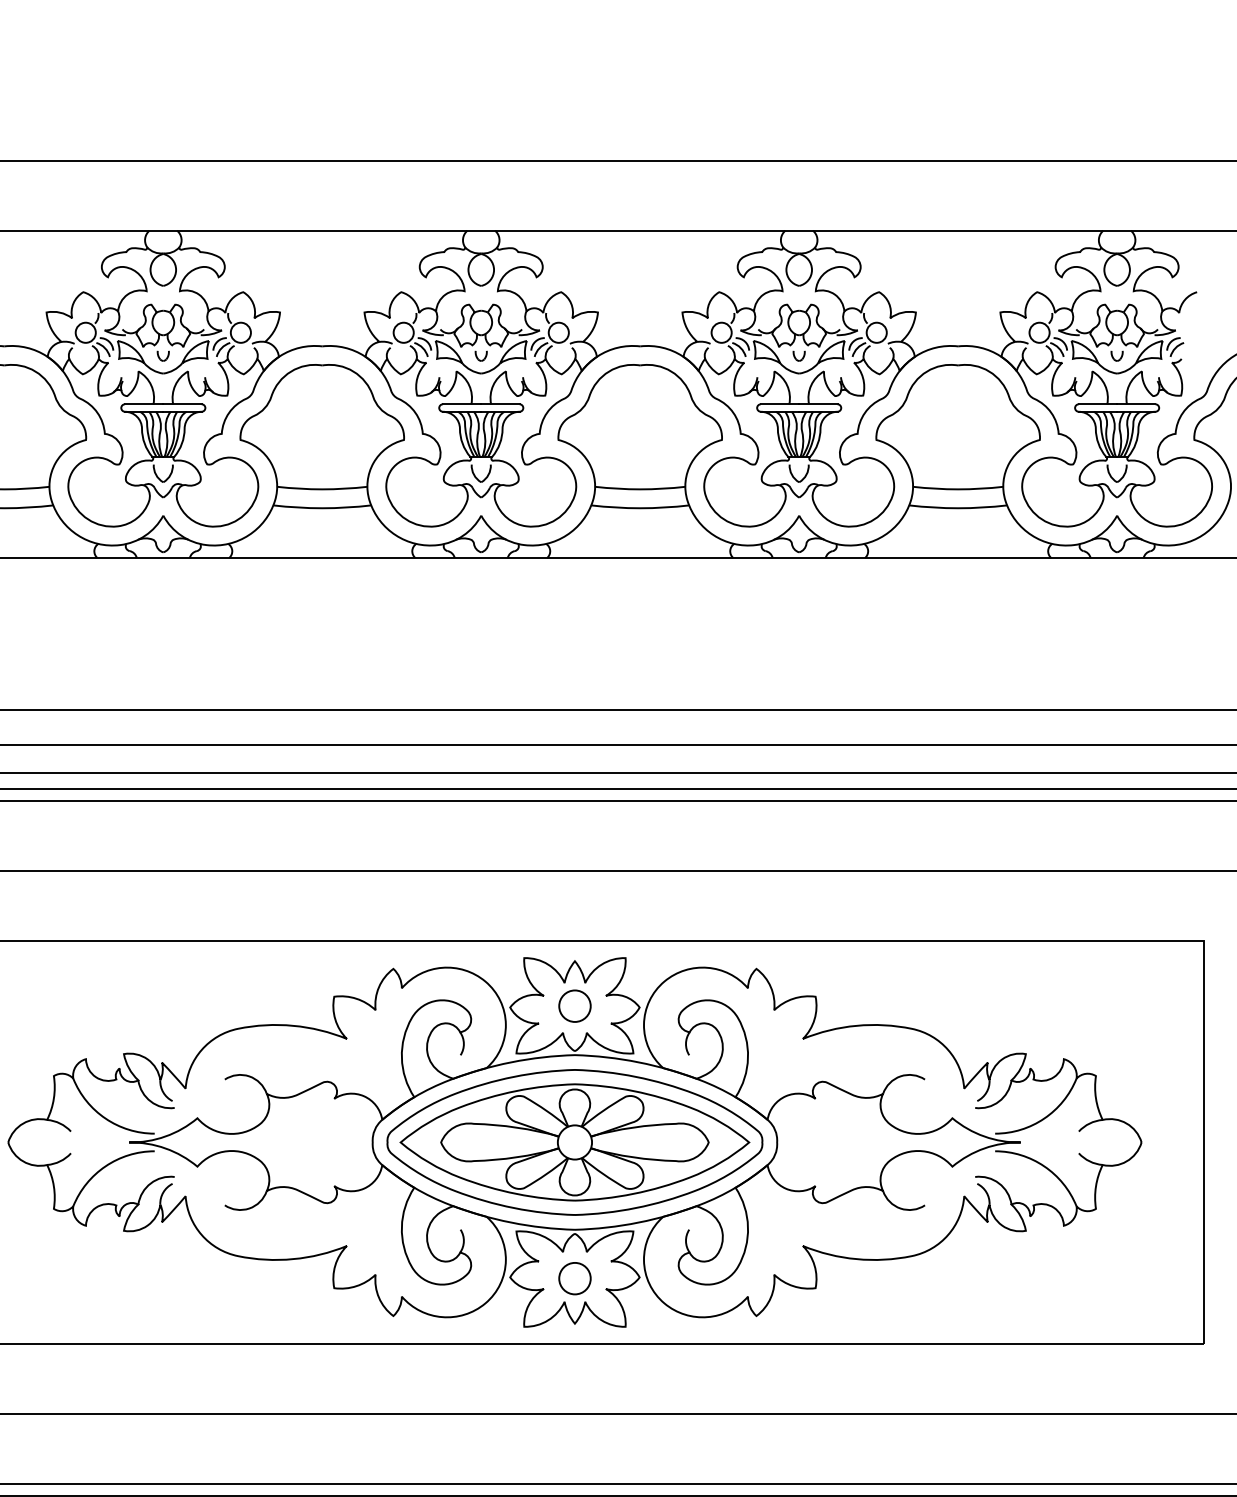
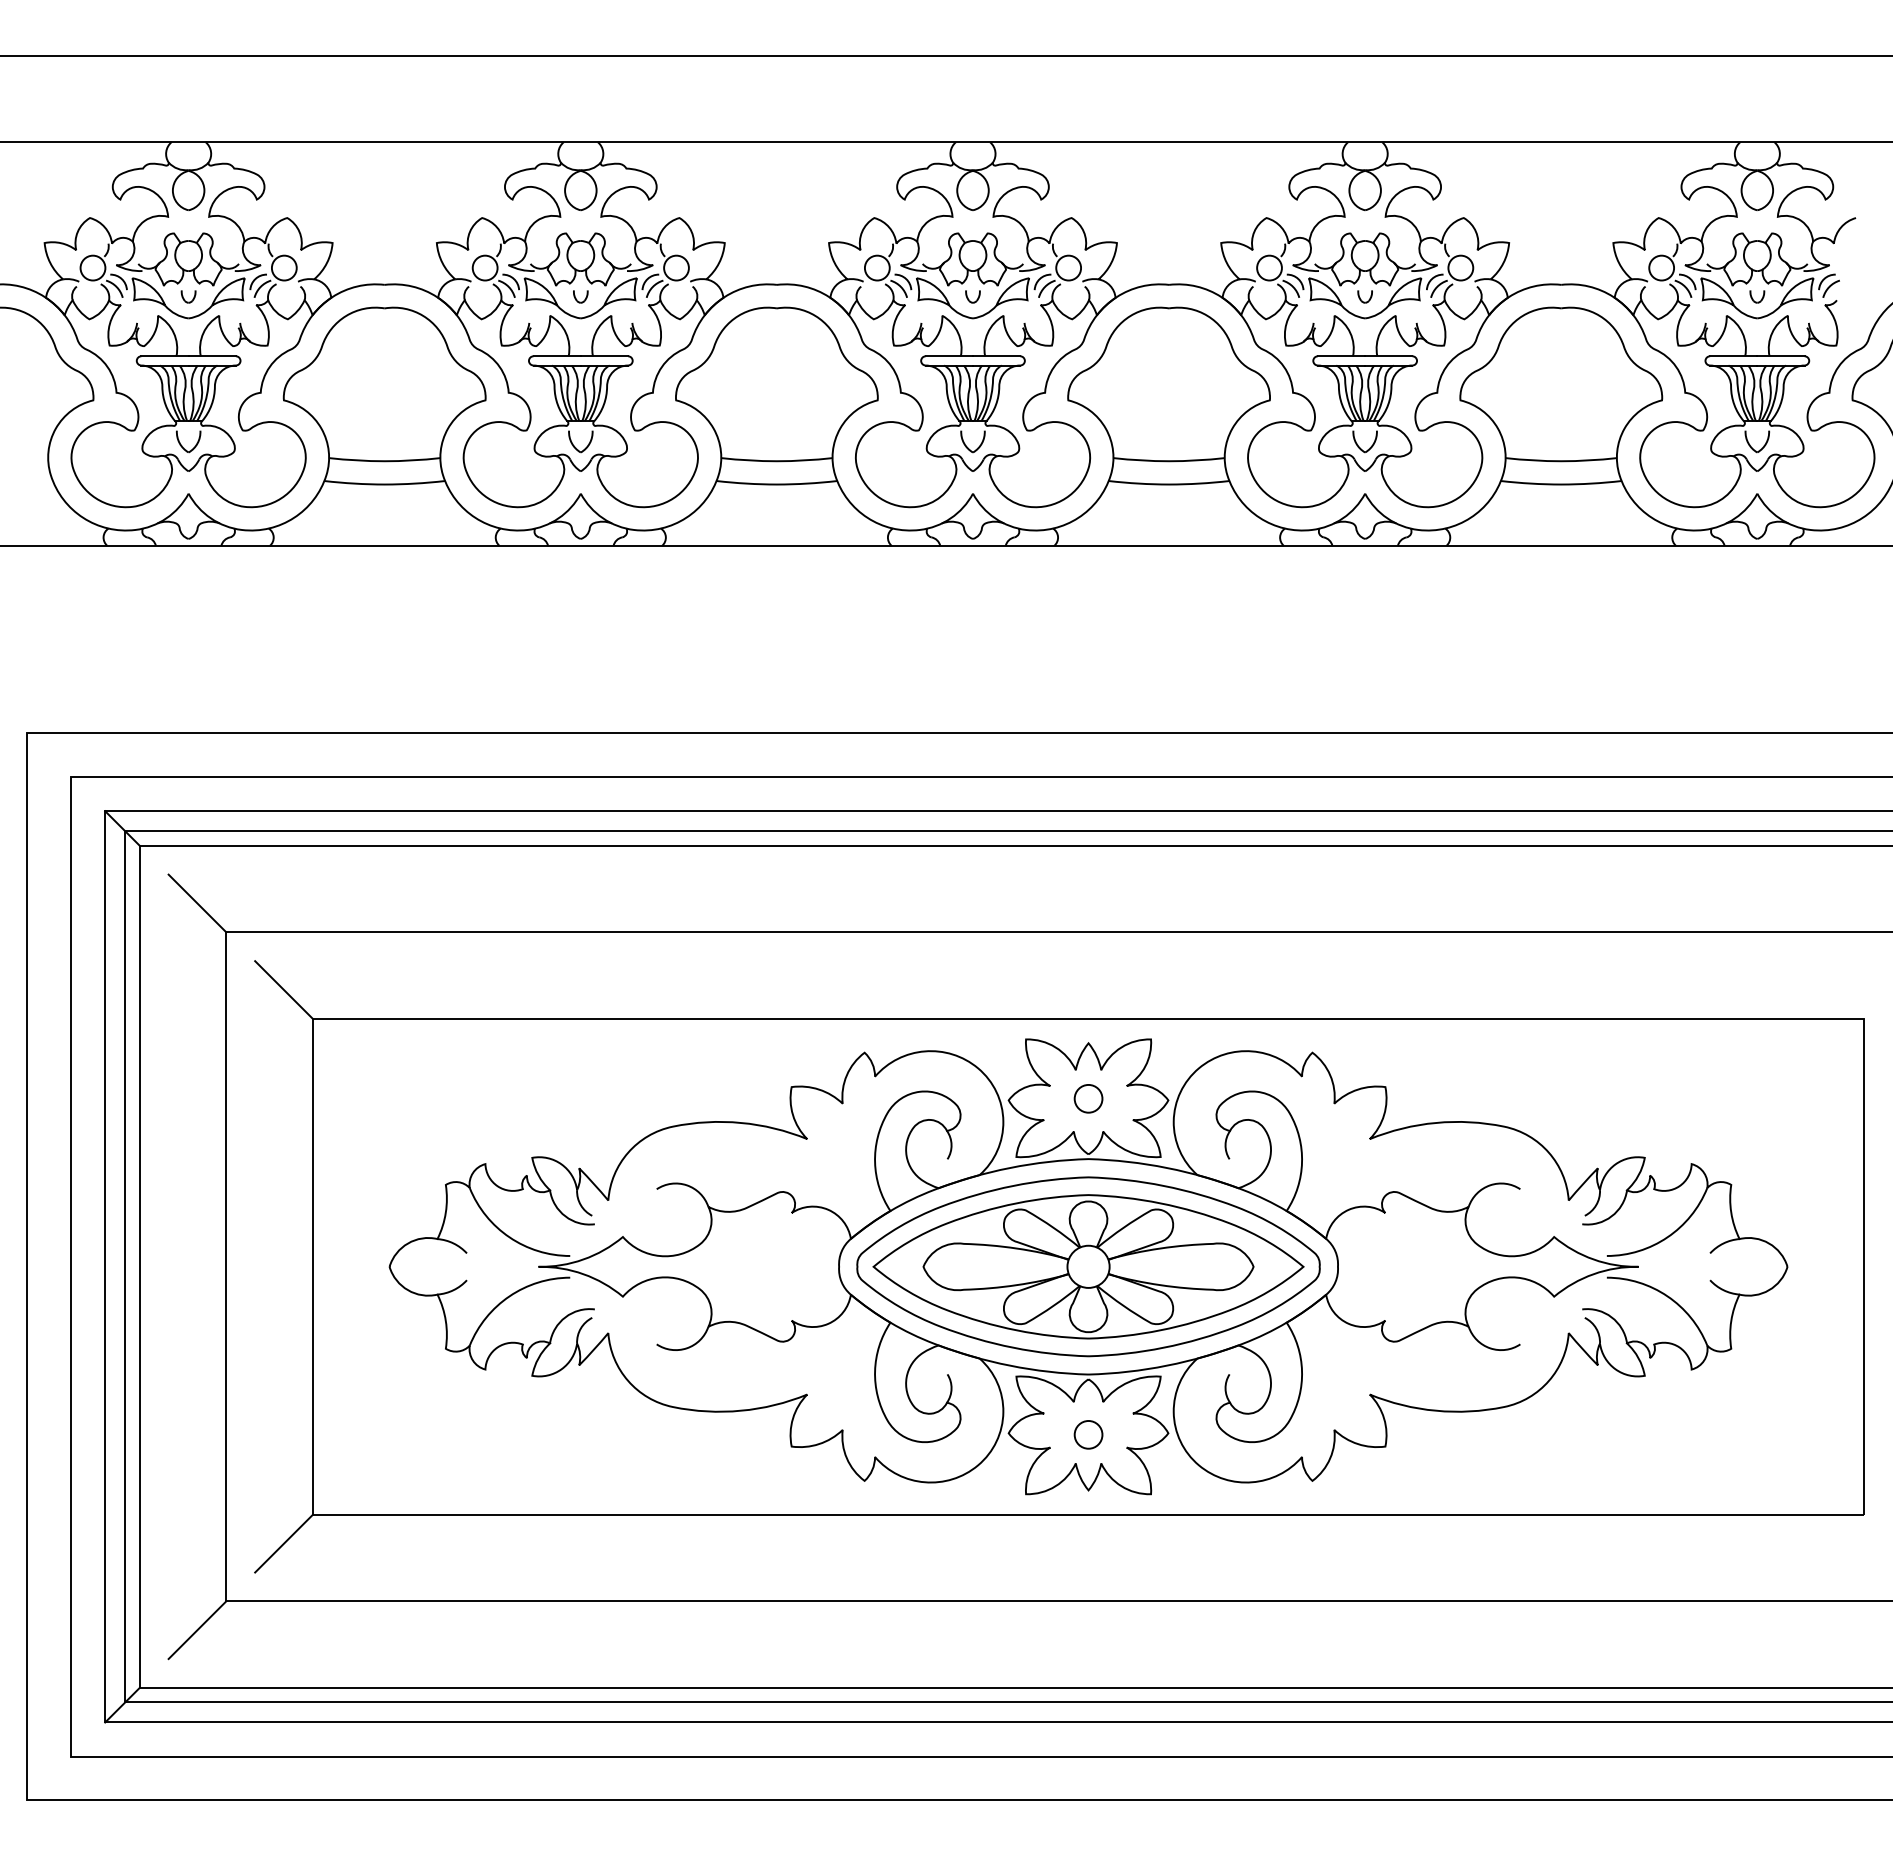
circle: (574, 1006) -> (1088, 1098), size x0.71
circle: (574, 1278) -> (1088, 1434), size x0.71

